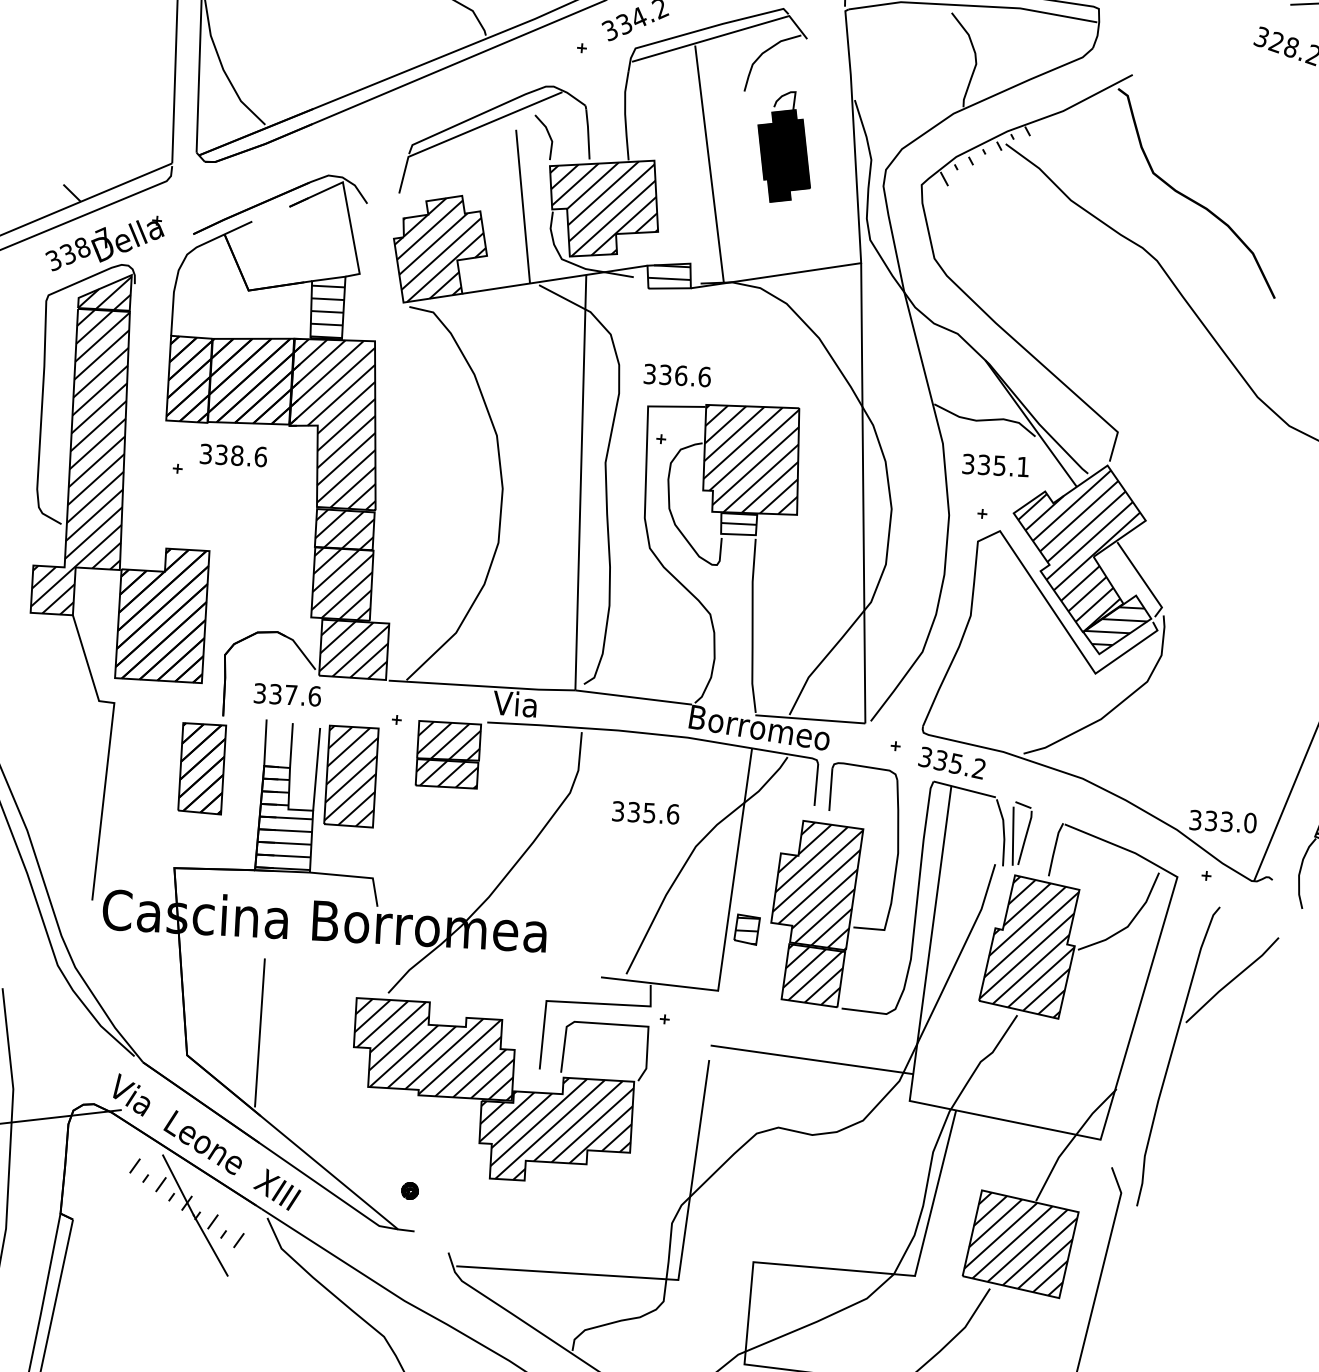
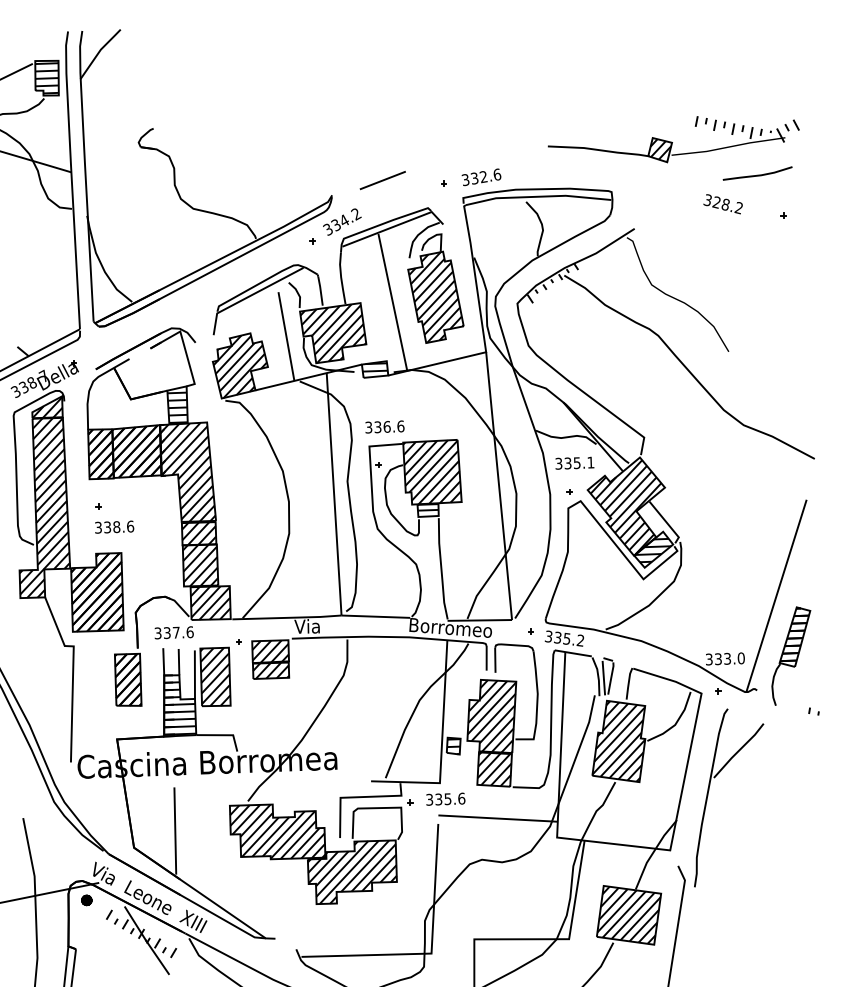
part: (784, 146) -> (435, 288), size x1.67
text: (233, 454) -> (114, 526), moved
text: (645, 811) -> (445, 798), moved
part: (409, 1191) -> (86, 900), moved

